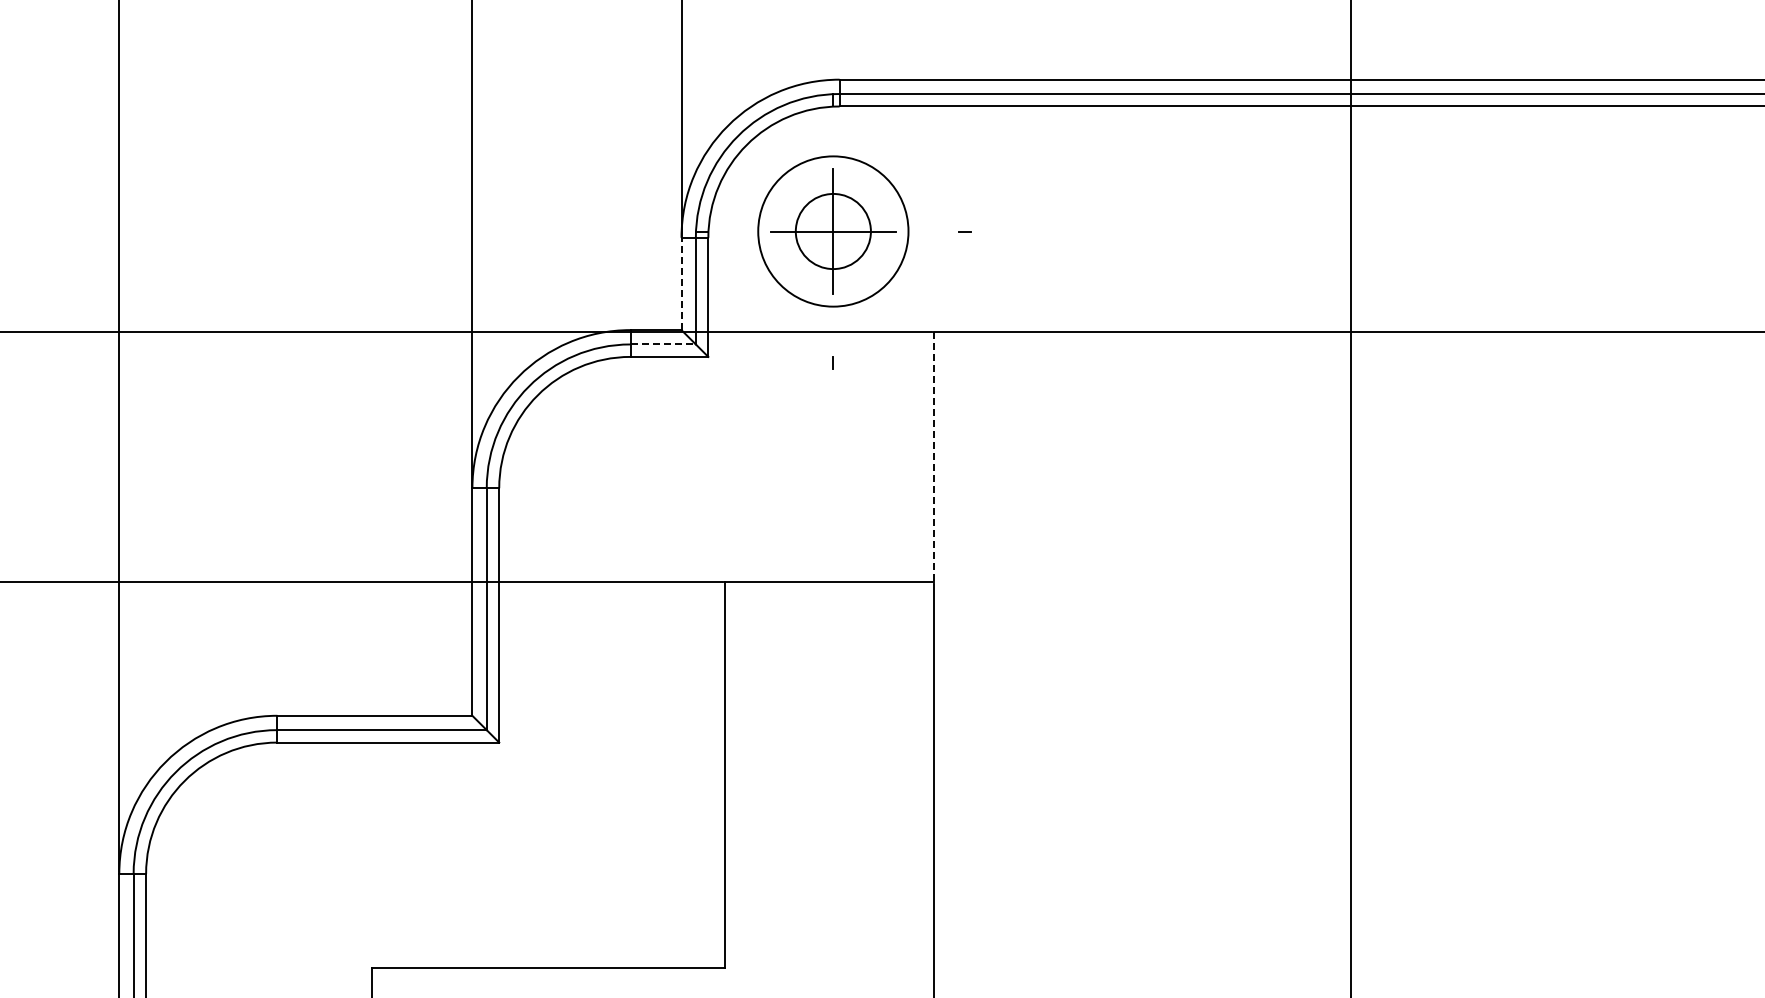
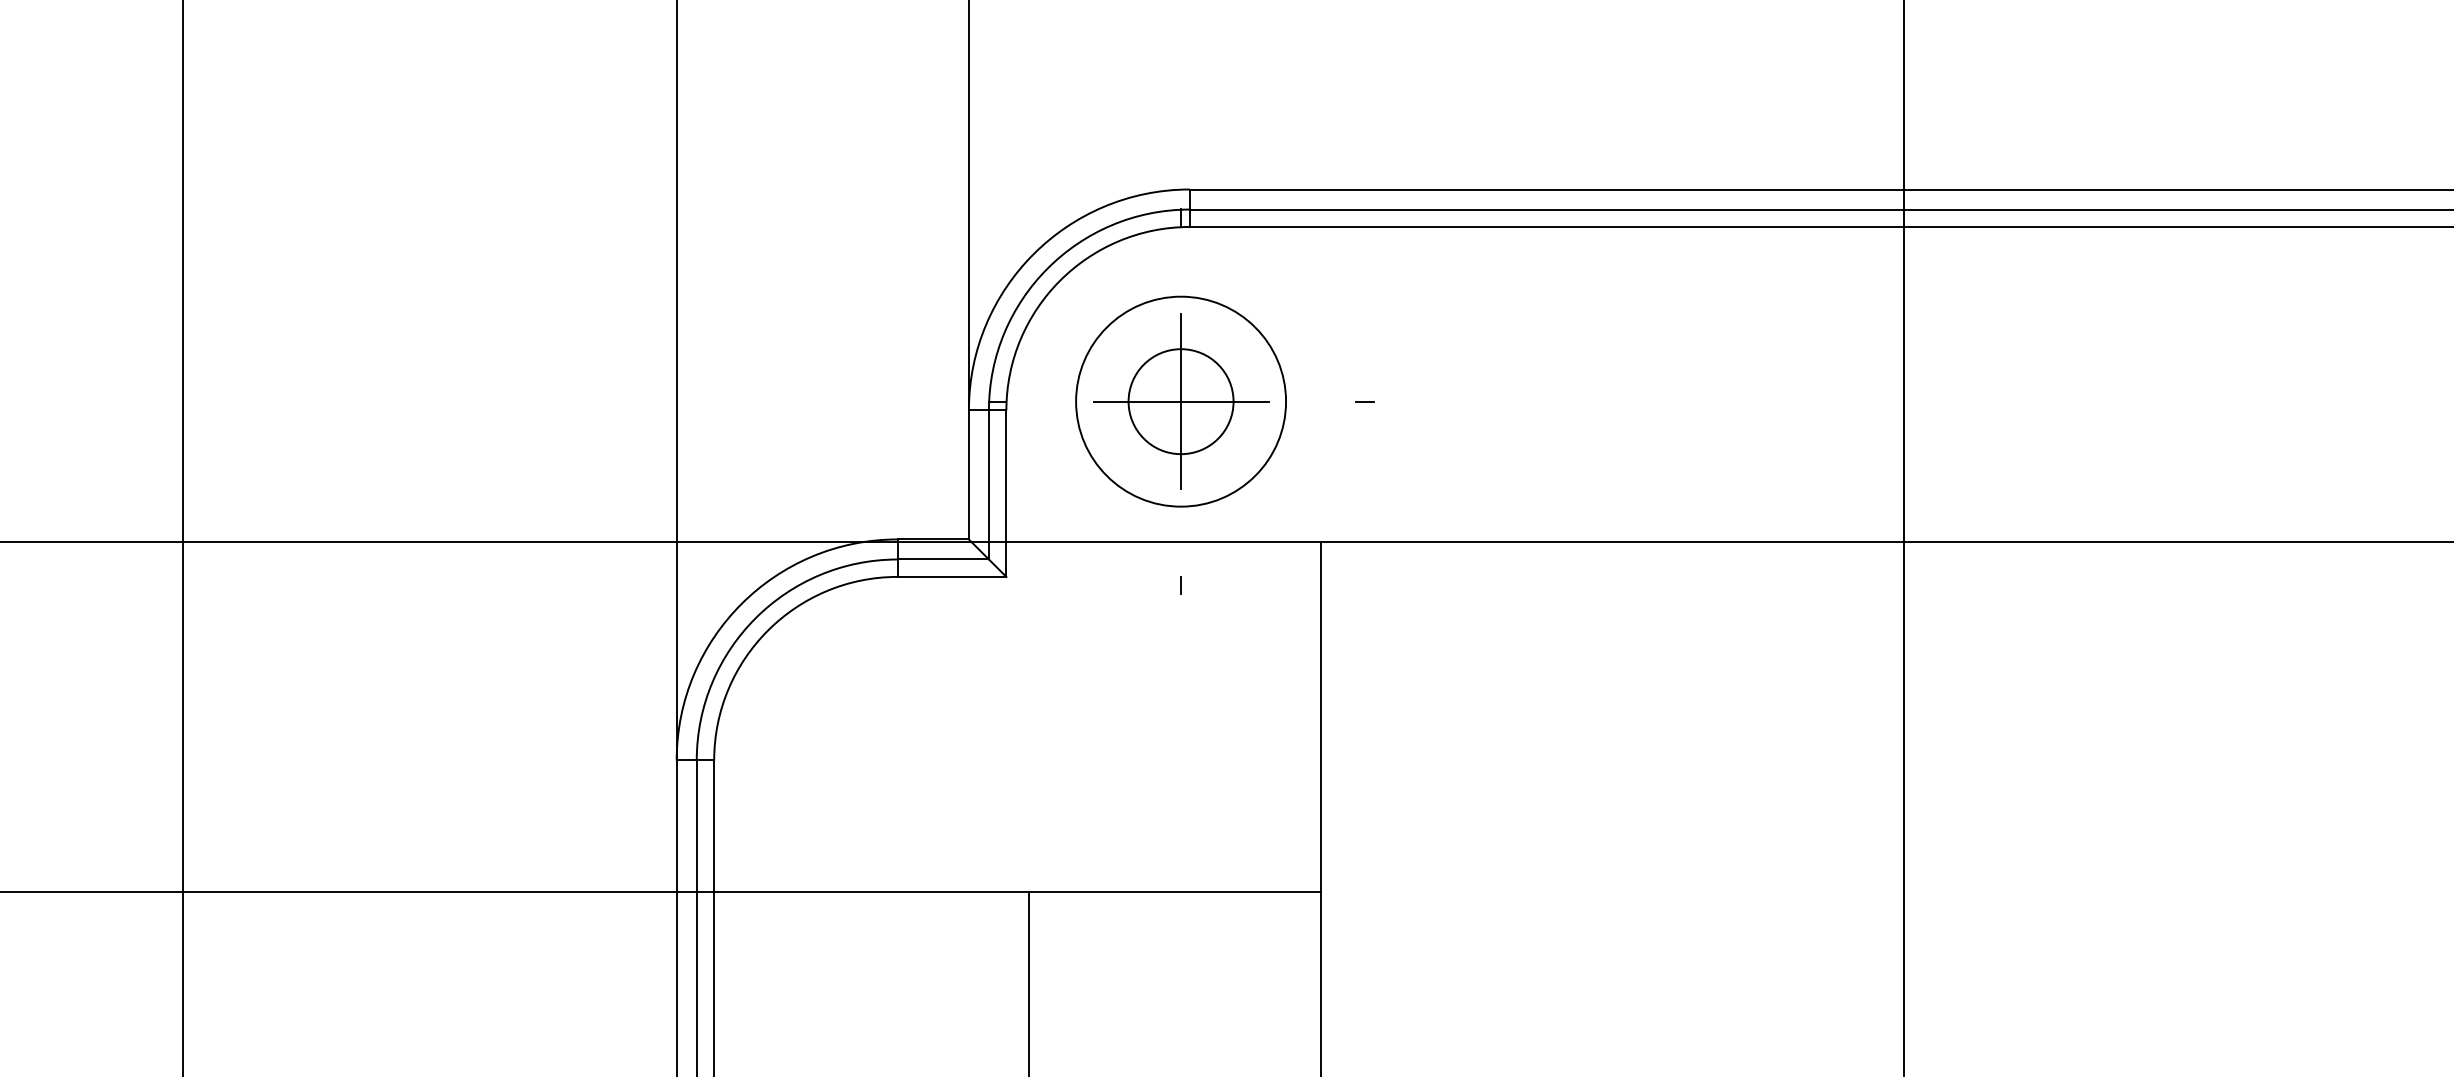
line: (681, 283) -> (968, 474), dashed -> solid
line: (663, 344) -> (943, 559), dashed -> solid
line: (933, 457) -> (1320, 717), dashed -> solid

